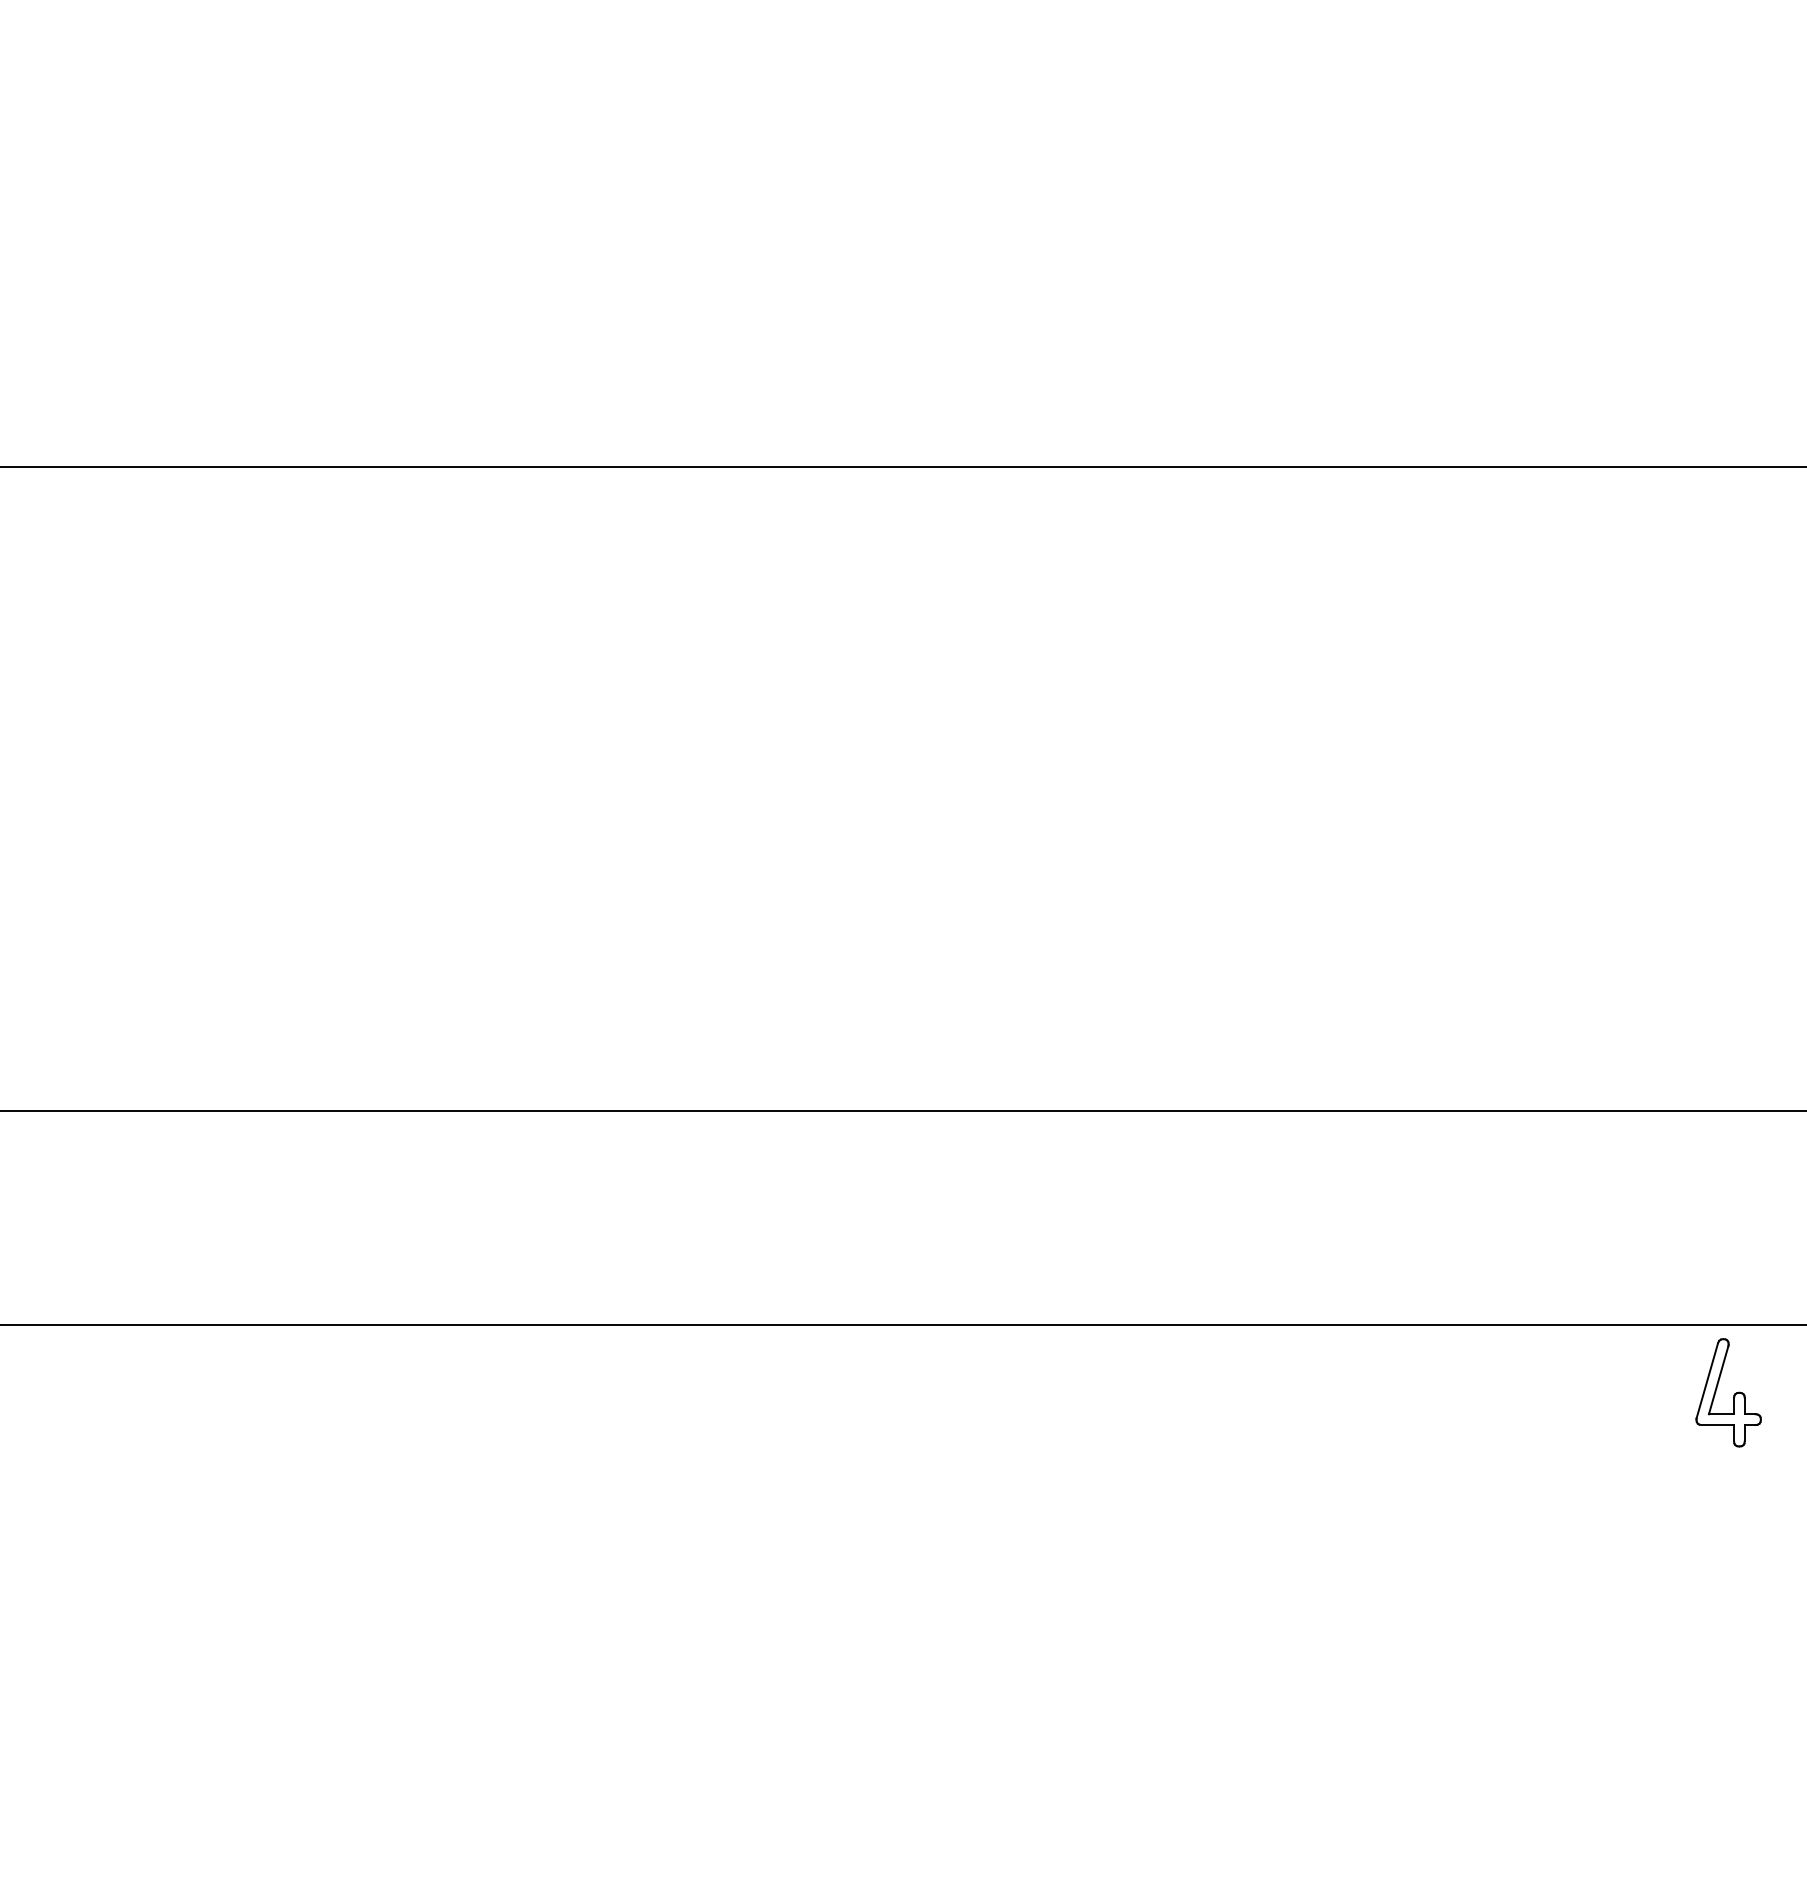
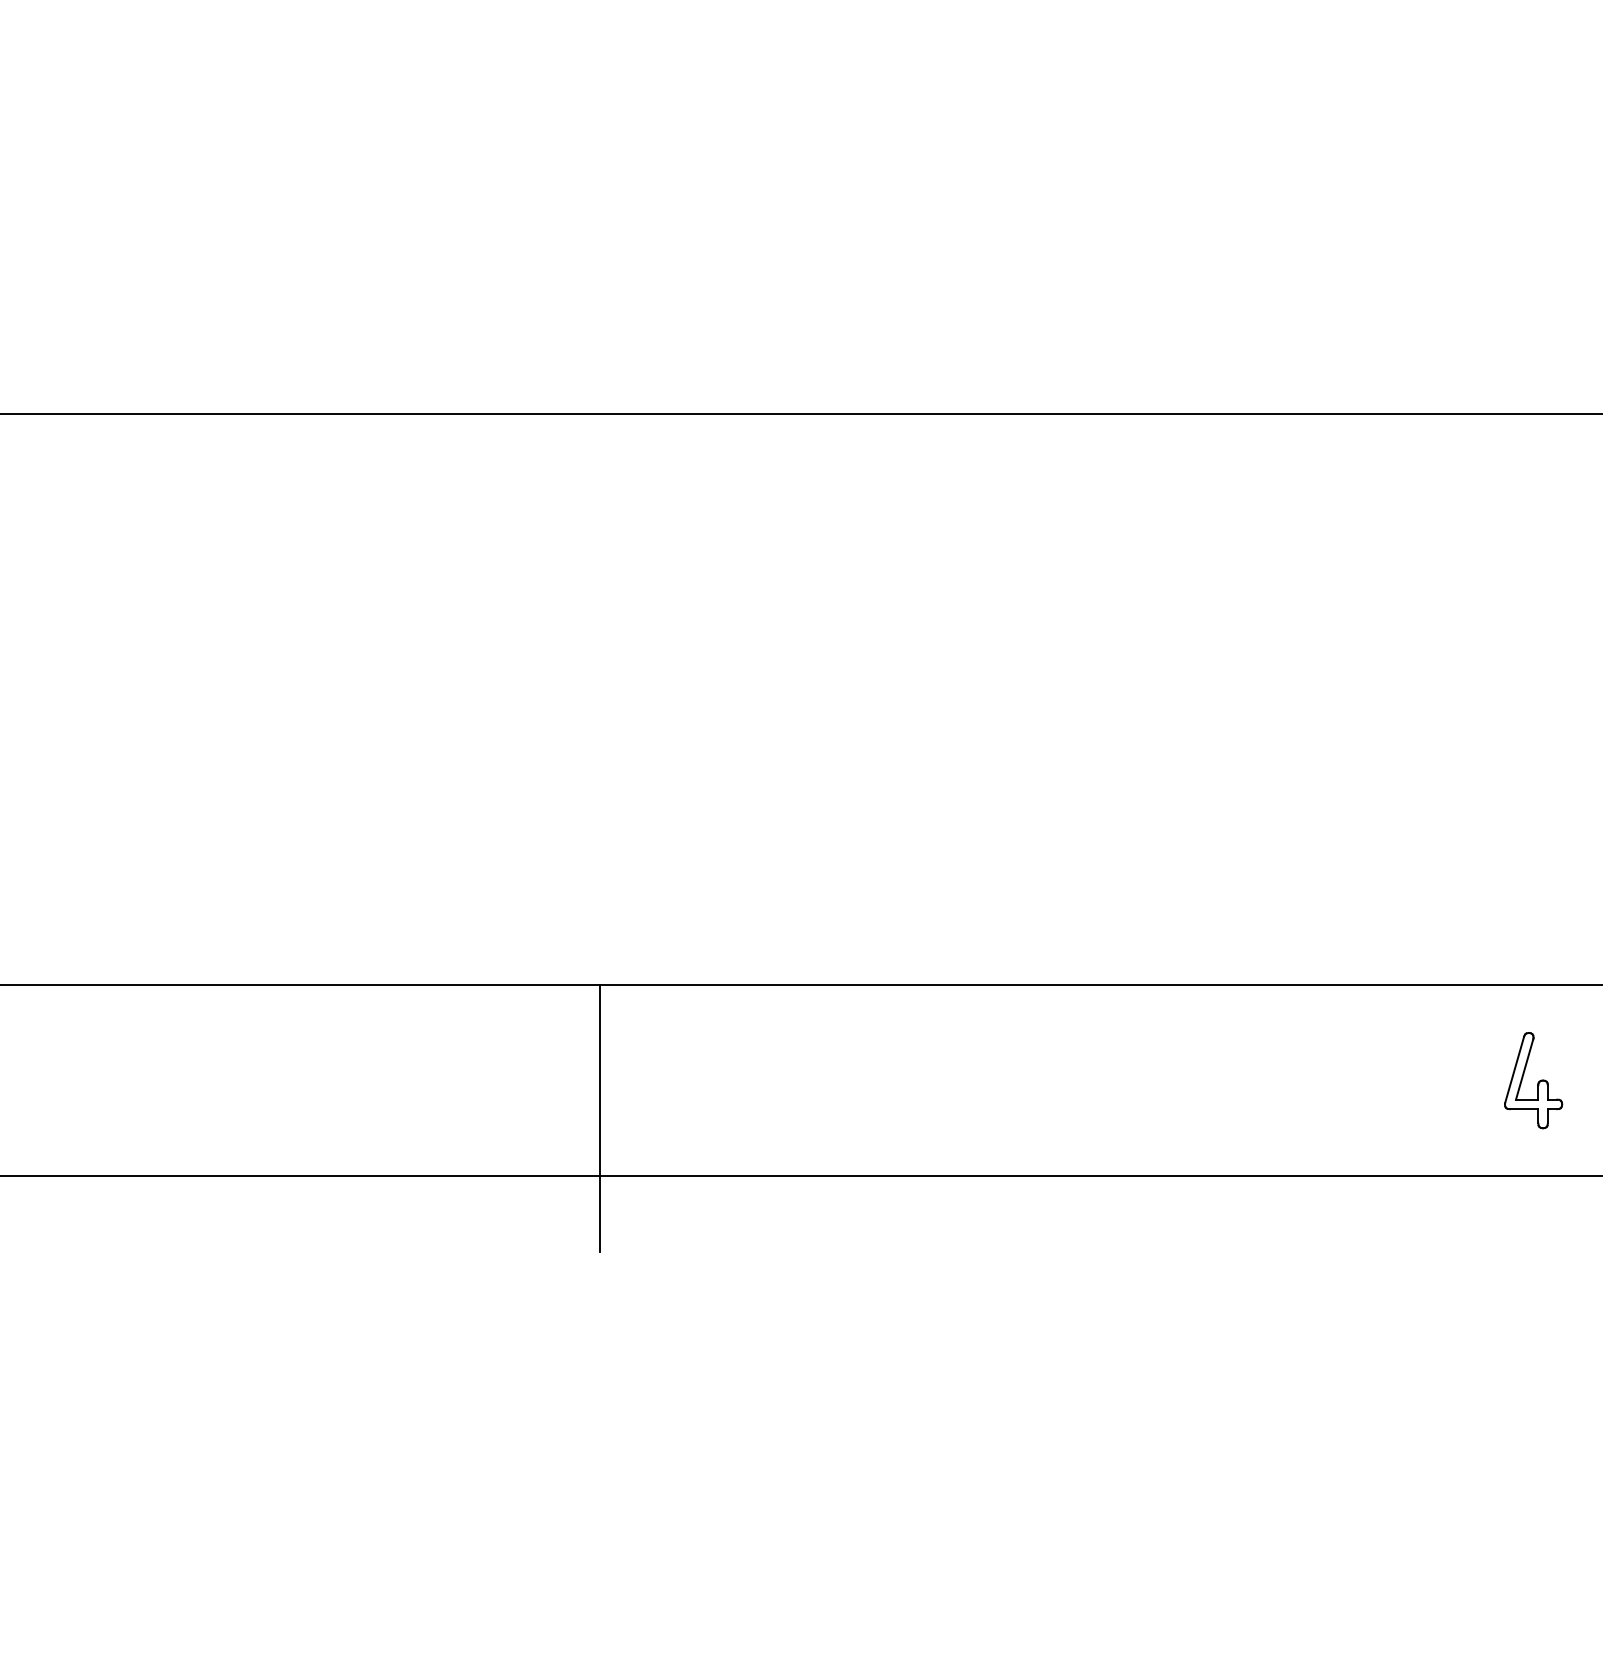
line: (676, 1260) -> (600, 1118), added
part: (1728, 1392) -> (1533, 1080), moved

